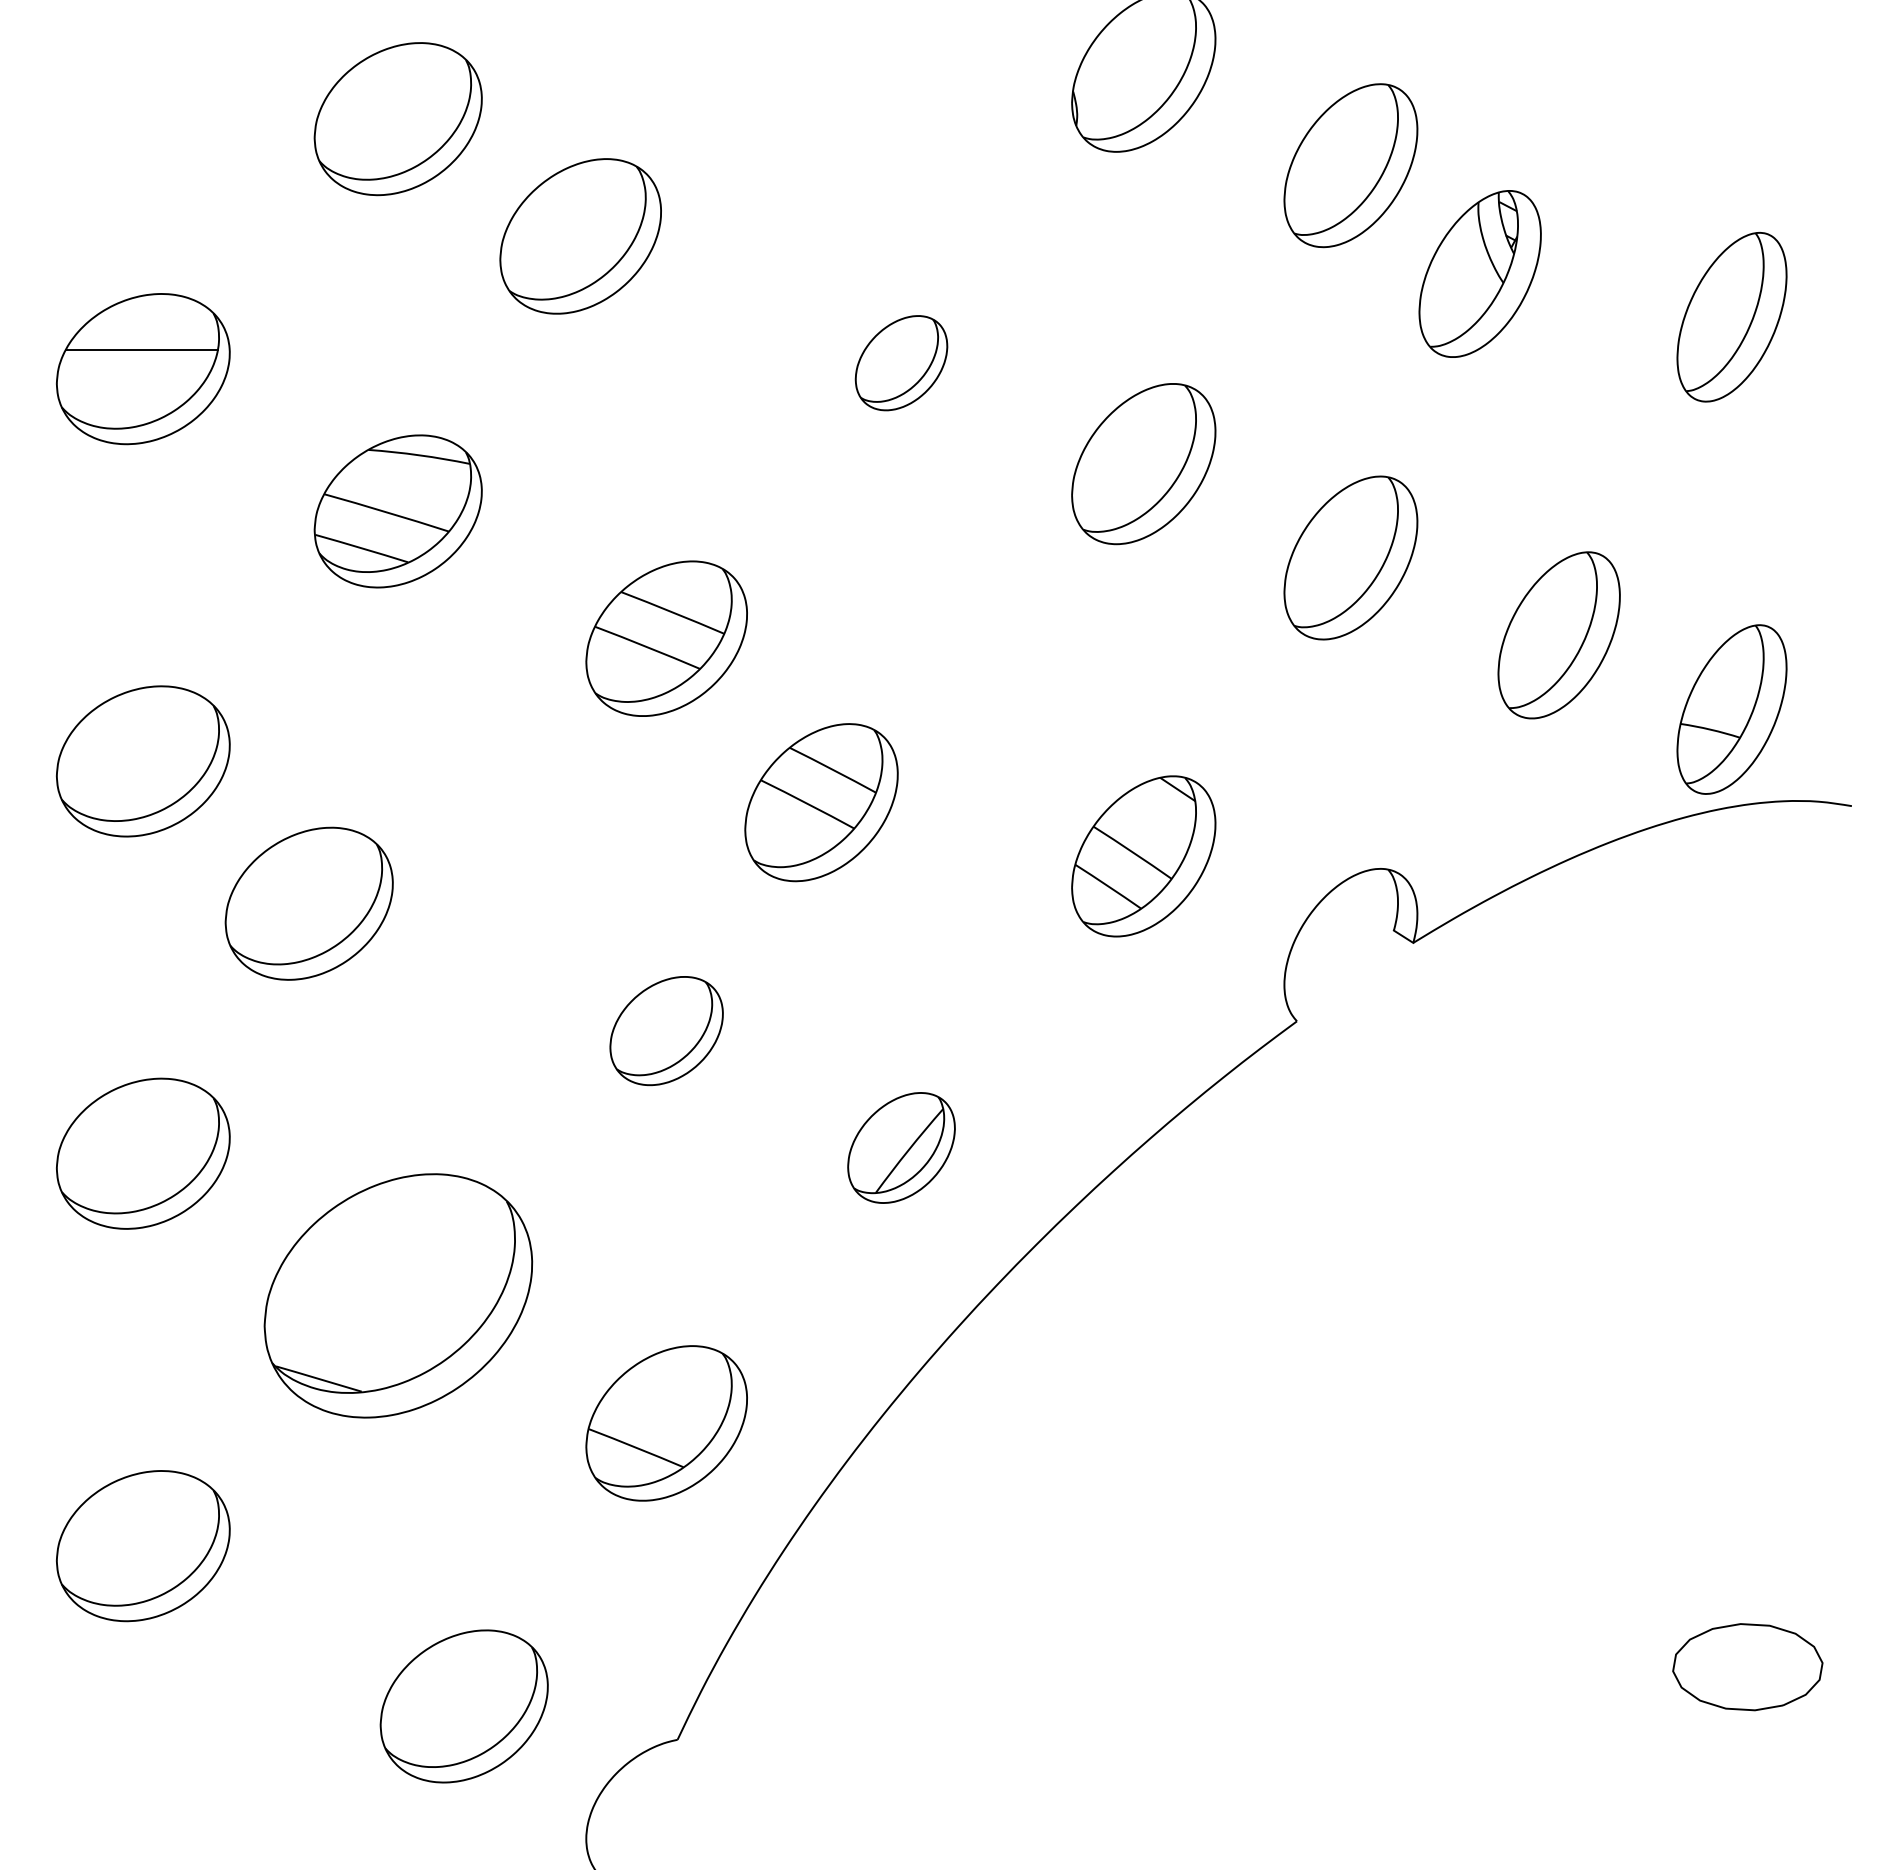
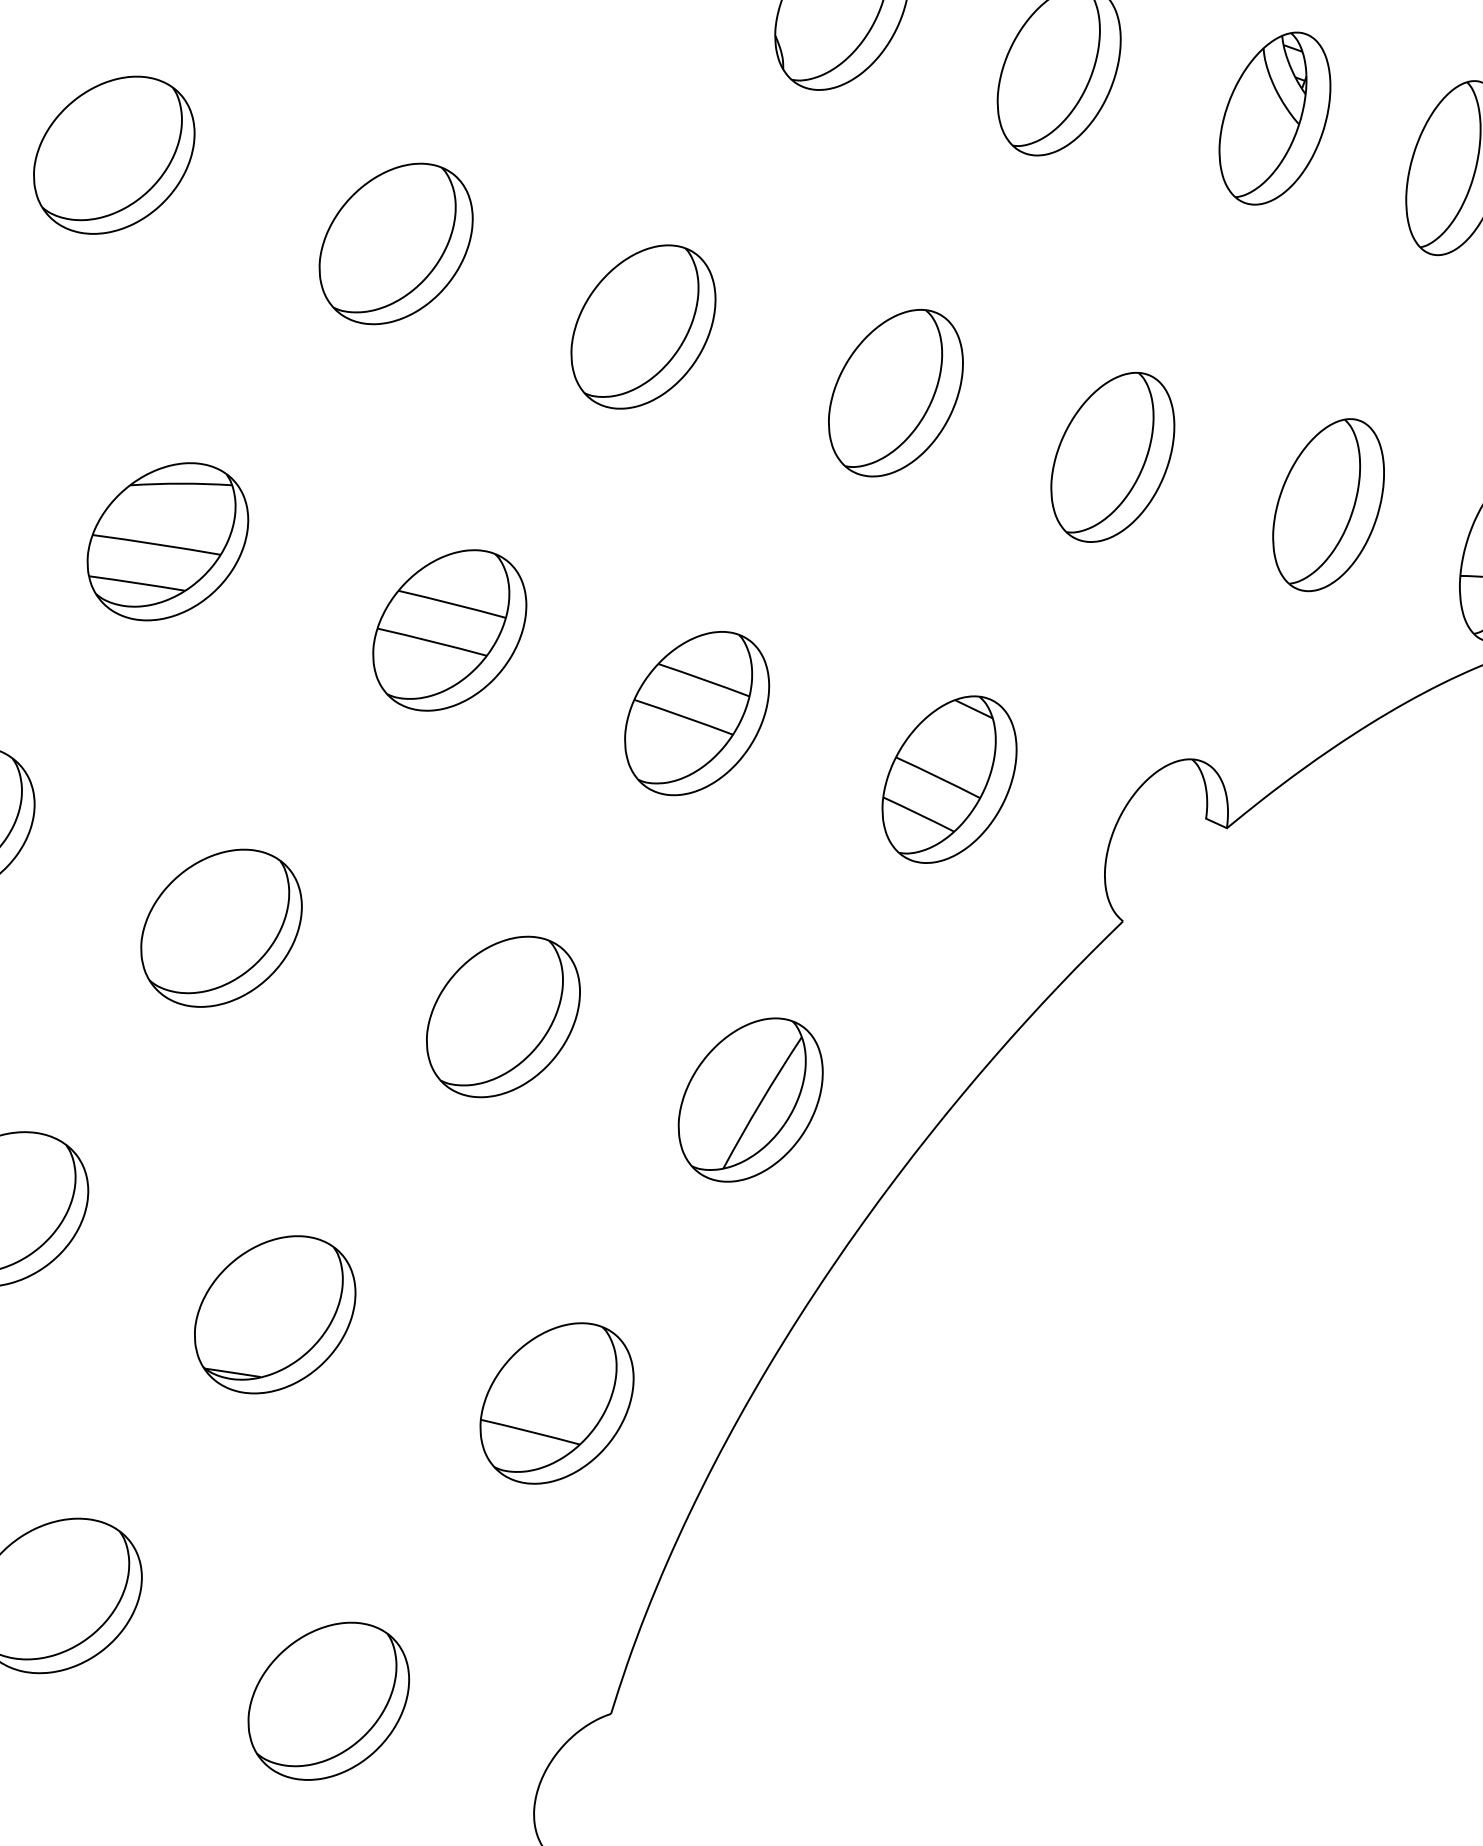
part: (580, 236) -> (396, 244), moved
part: (1479, 273) -> (1274, 118), moved
part: (901, 362) -> (643, 326), size x1.67
part: (821, 802) -> (697, 713), moved
part: (308, 903) -> (220, 928), moved
part: (666, 1030) -> (503, 1016), size x1.43
part: (901, 1147) -> (750, 1099), size x1.43
part: (397, 1296) -> (274, 1315), size x0.62
part: (463, 1706) -> (328, 1701), moved

